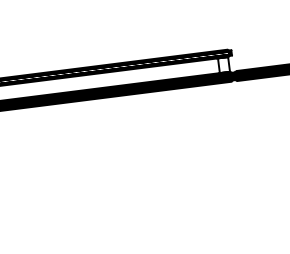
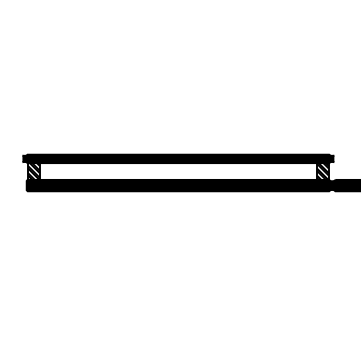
hatch: (223, 65) -> (322, 171), added

